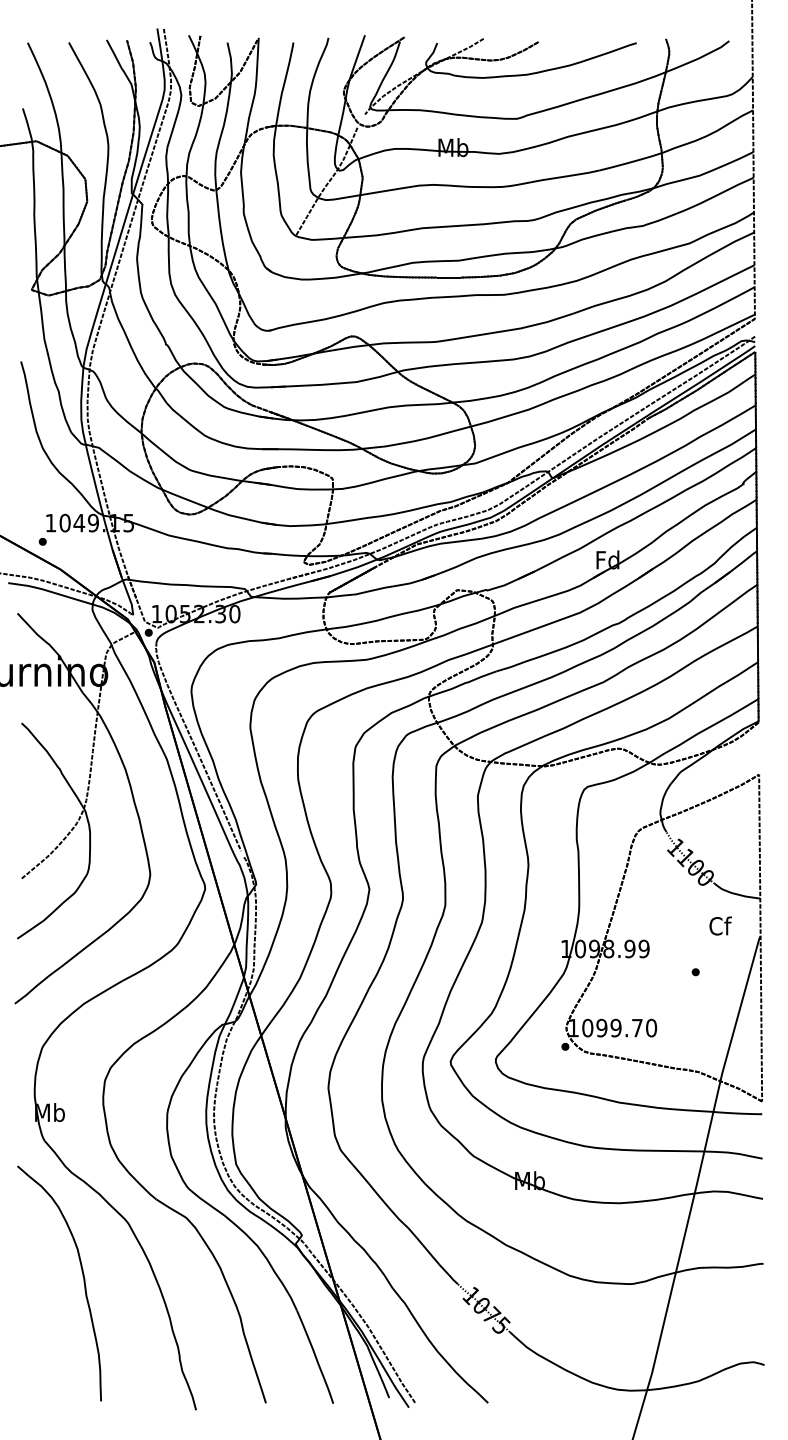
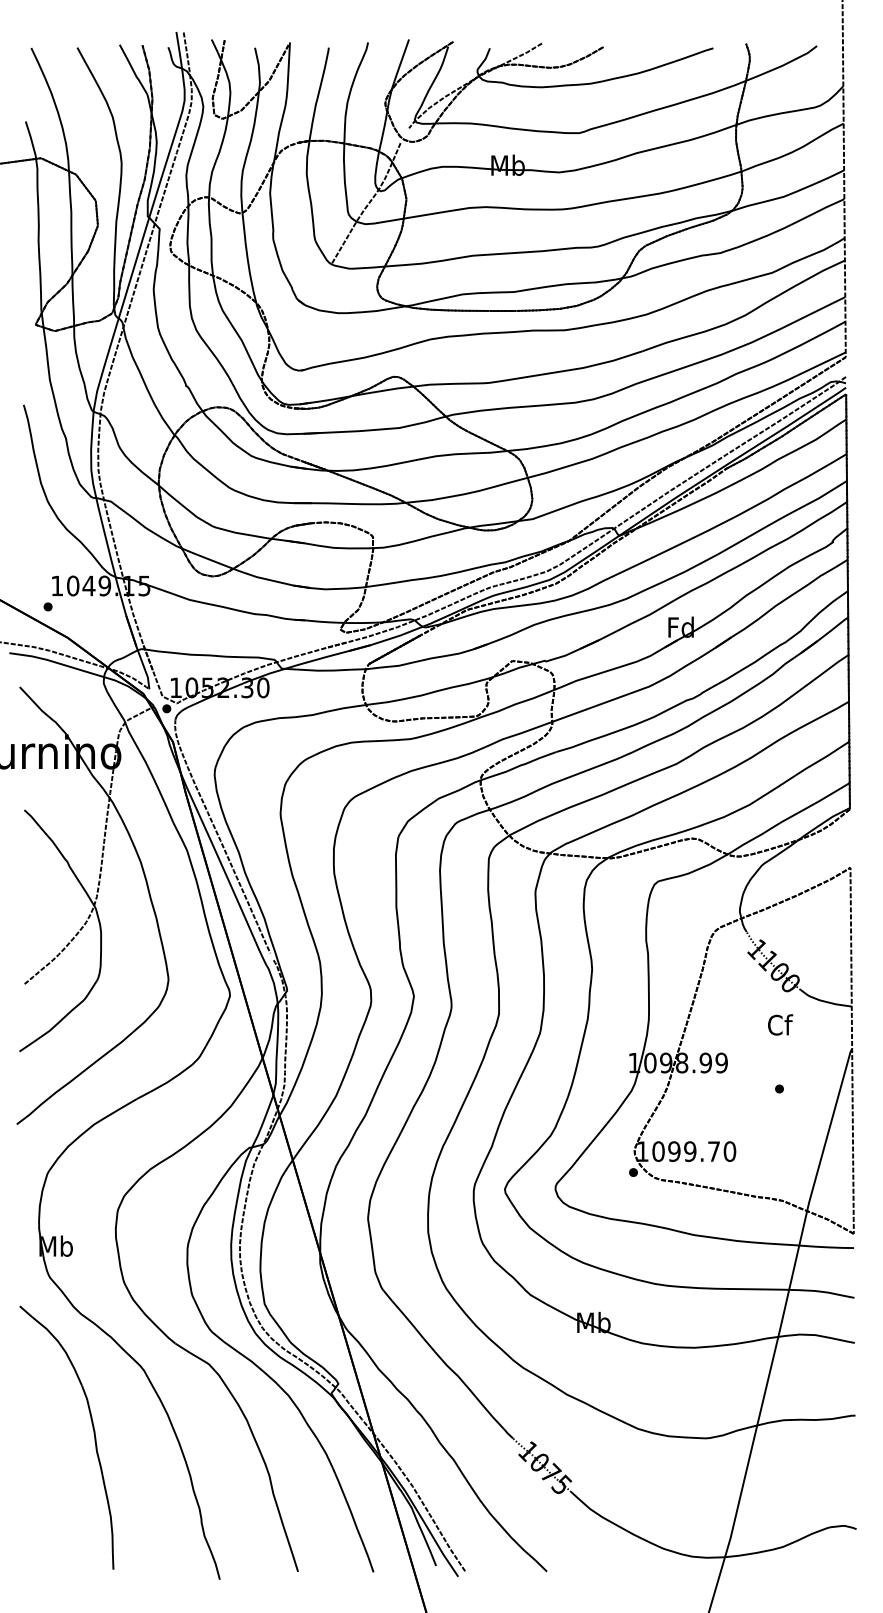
text: (720, 925) -> (780, 1024), moved

